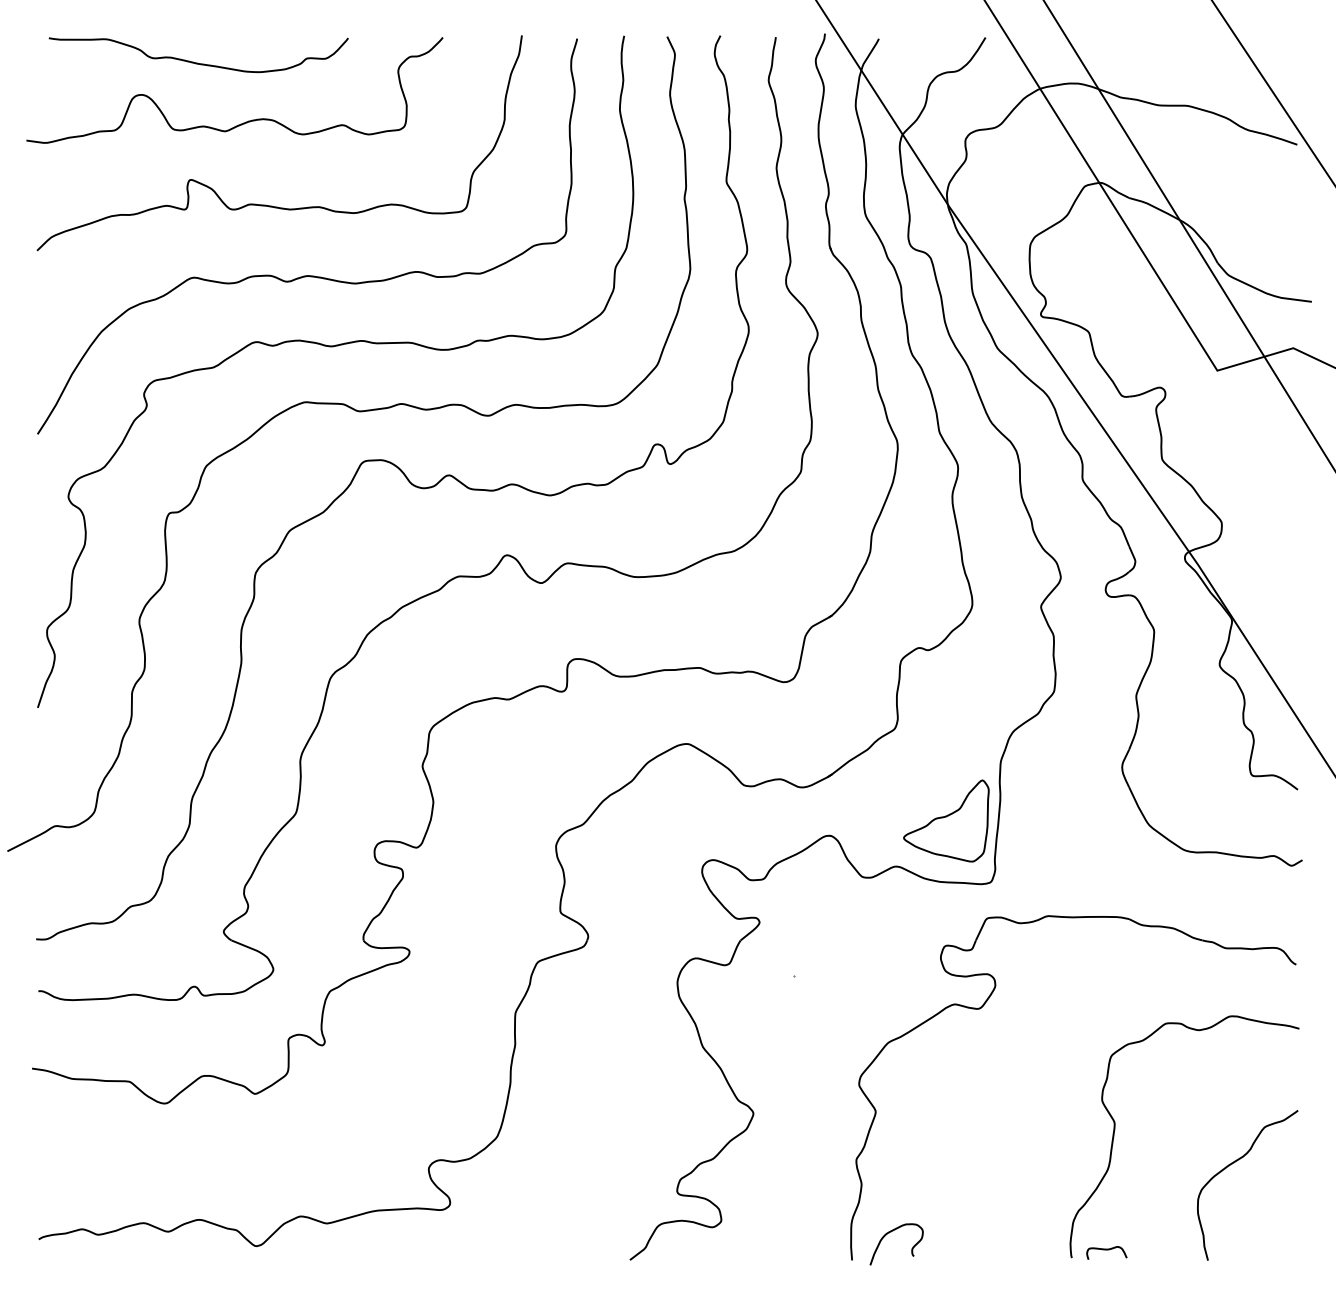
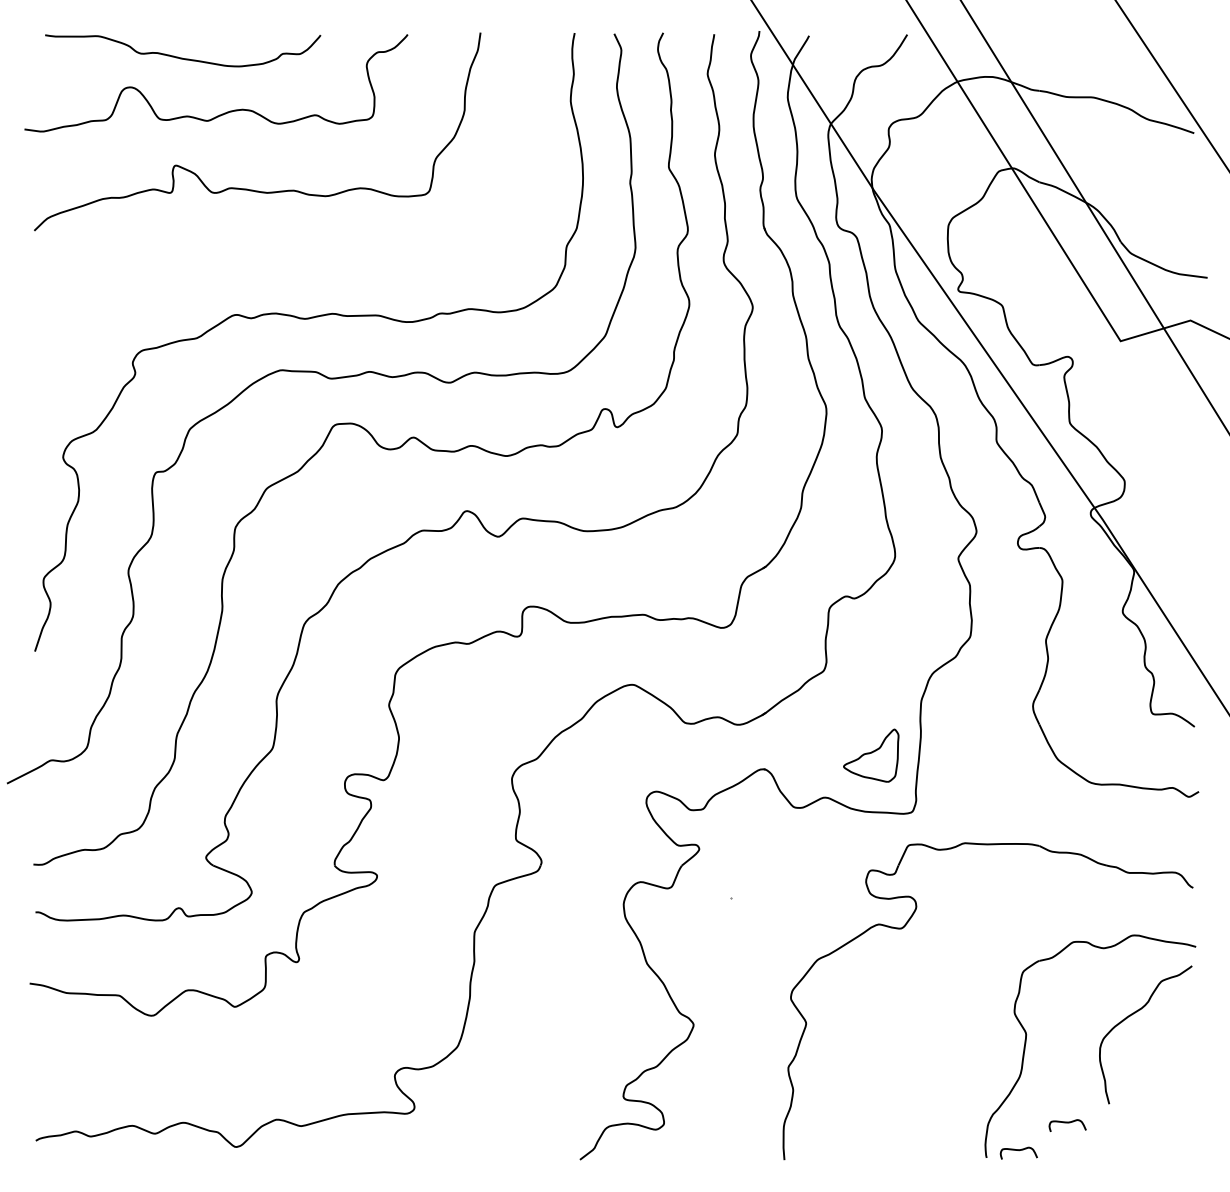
curve: (307, 275) -> (283, 253), removed
part: (946, 820) -> (871, 755), size x0.7
curve: (1234, 1163) -> (1133, 1014), moved
curve: (1159, 1220) -> (1067, 1123), added
curve: (891, 1232) -> (820, 1134), removed

